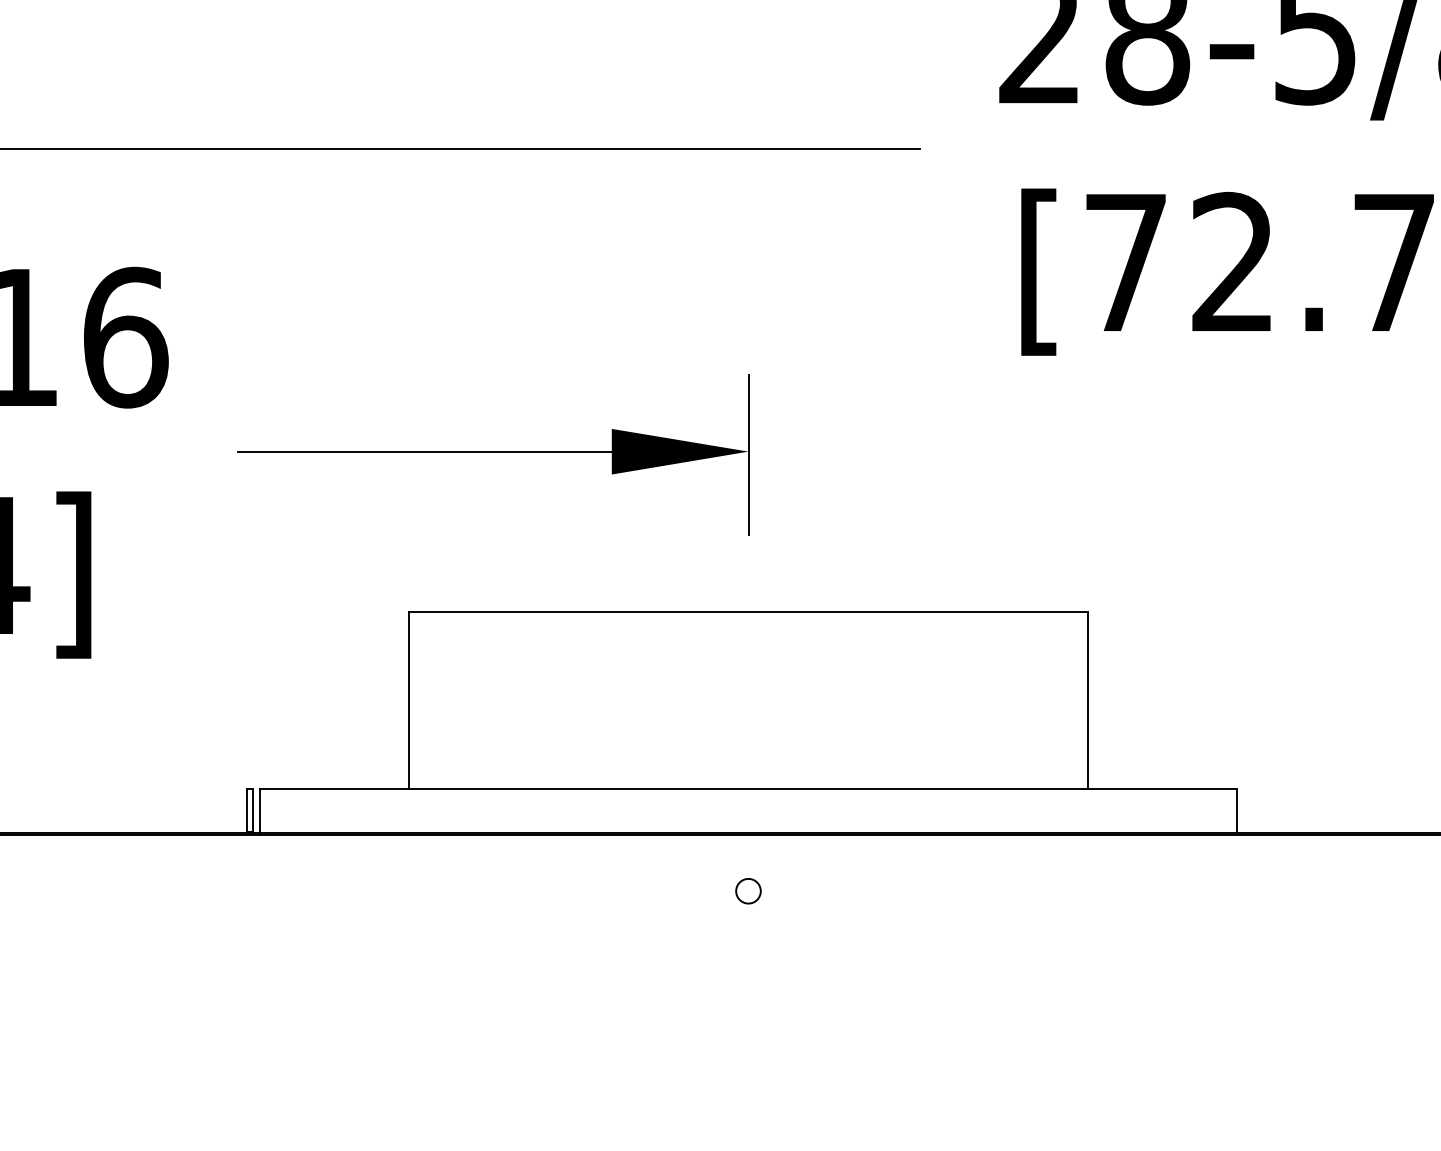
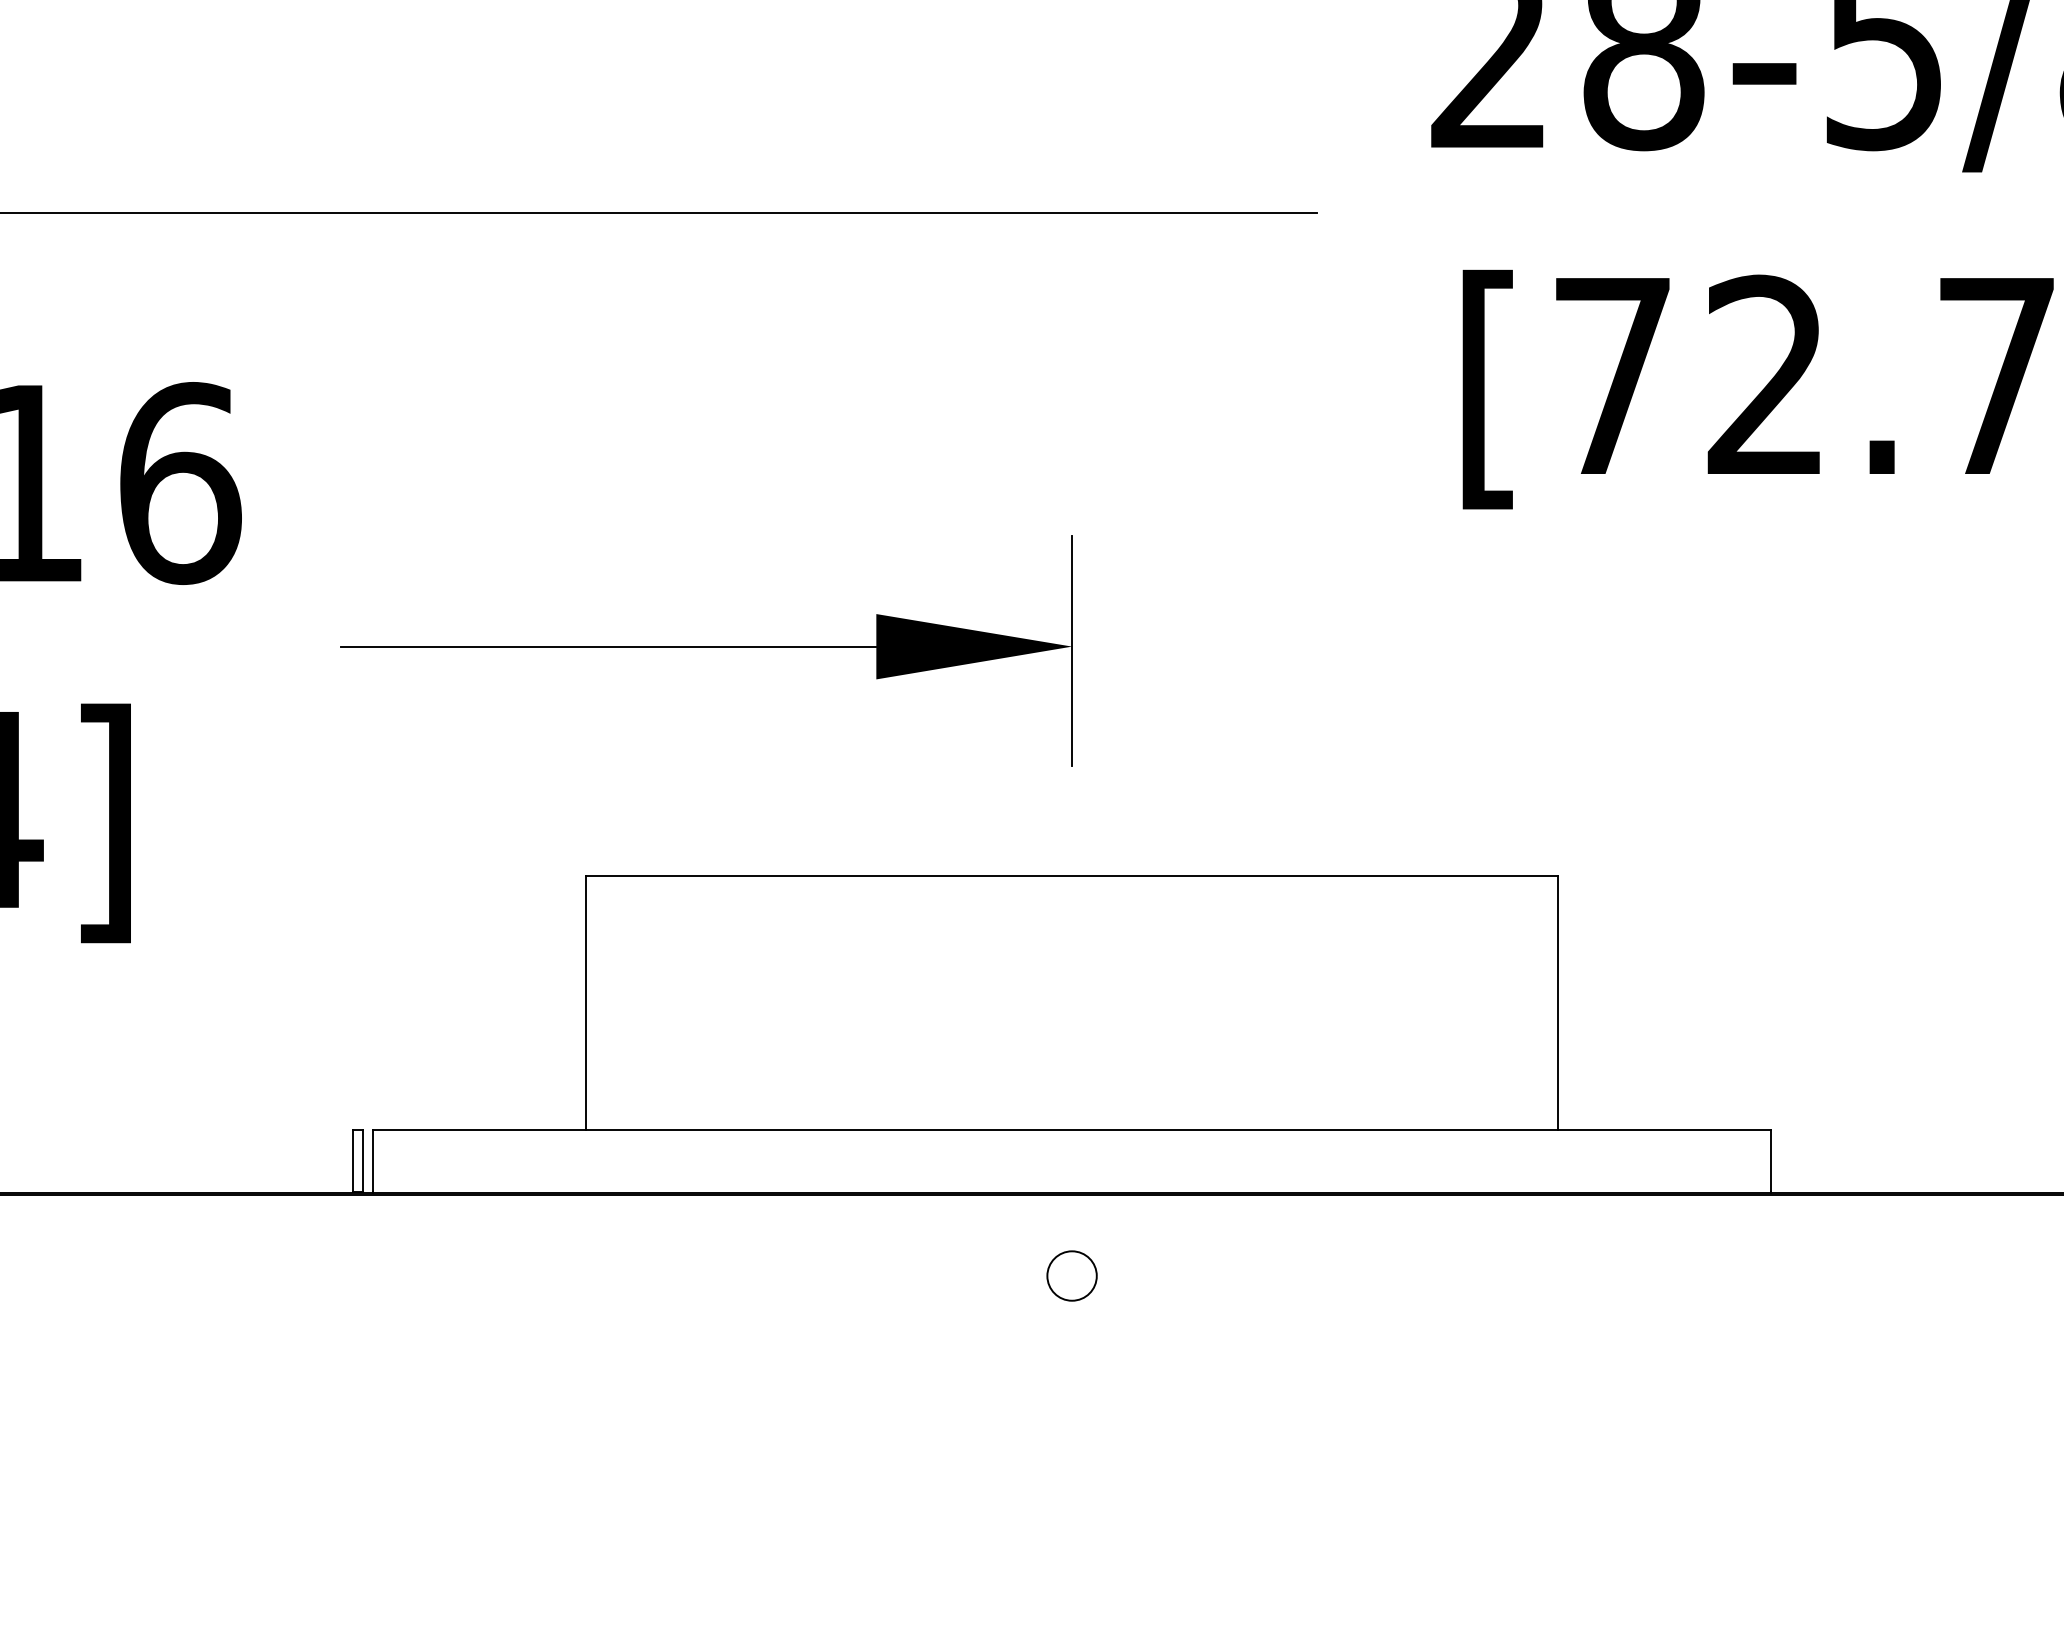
circle: (748, 891) -> (1072, 1276), size x1.4

